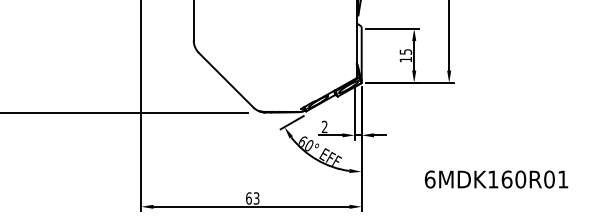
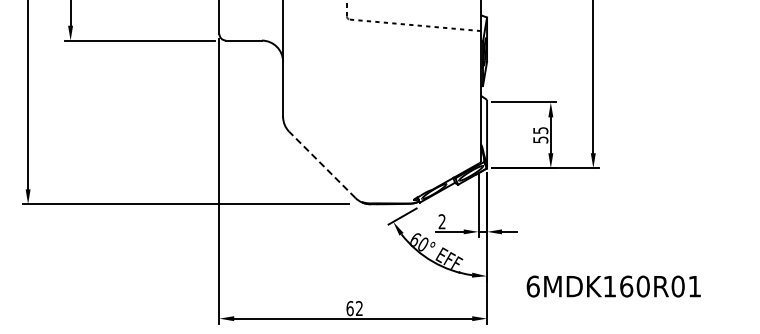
text: (405, 59) -> (540, 139), 15 -> 55
line: (226, 79) -> (322, 164), solid -> dashed
text: (496, 179) -> (613, 286), moved
text: (256, 198) -> (359, 308), 63 -> 62

